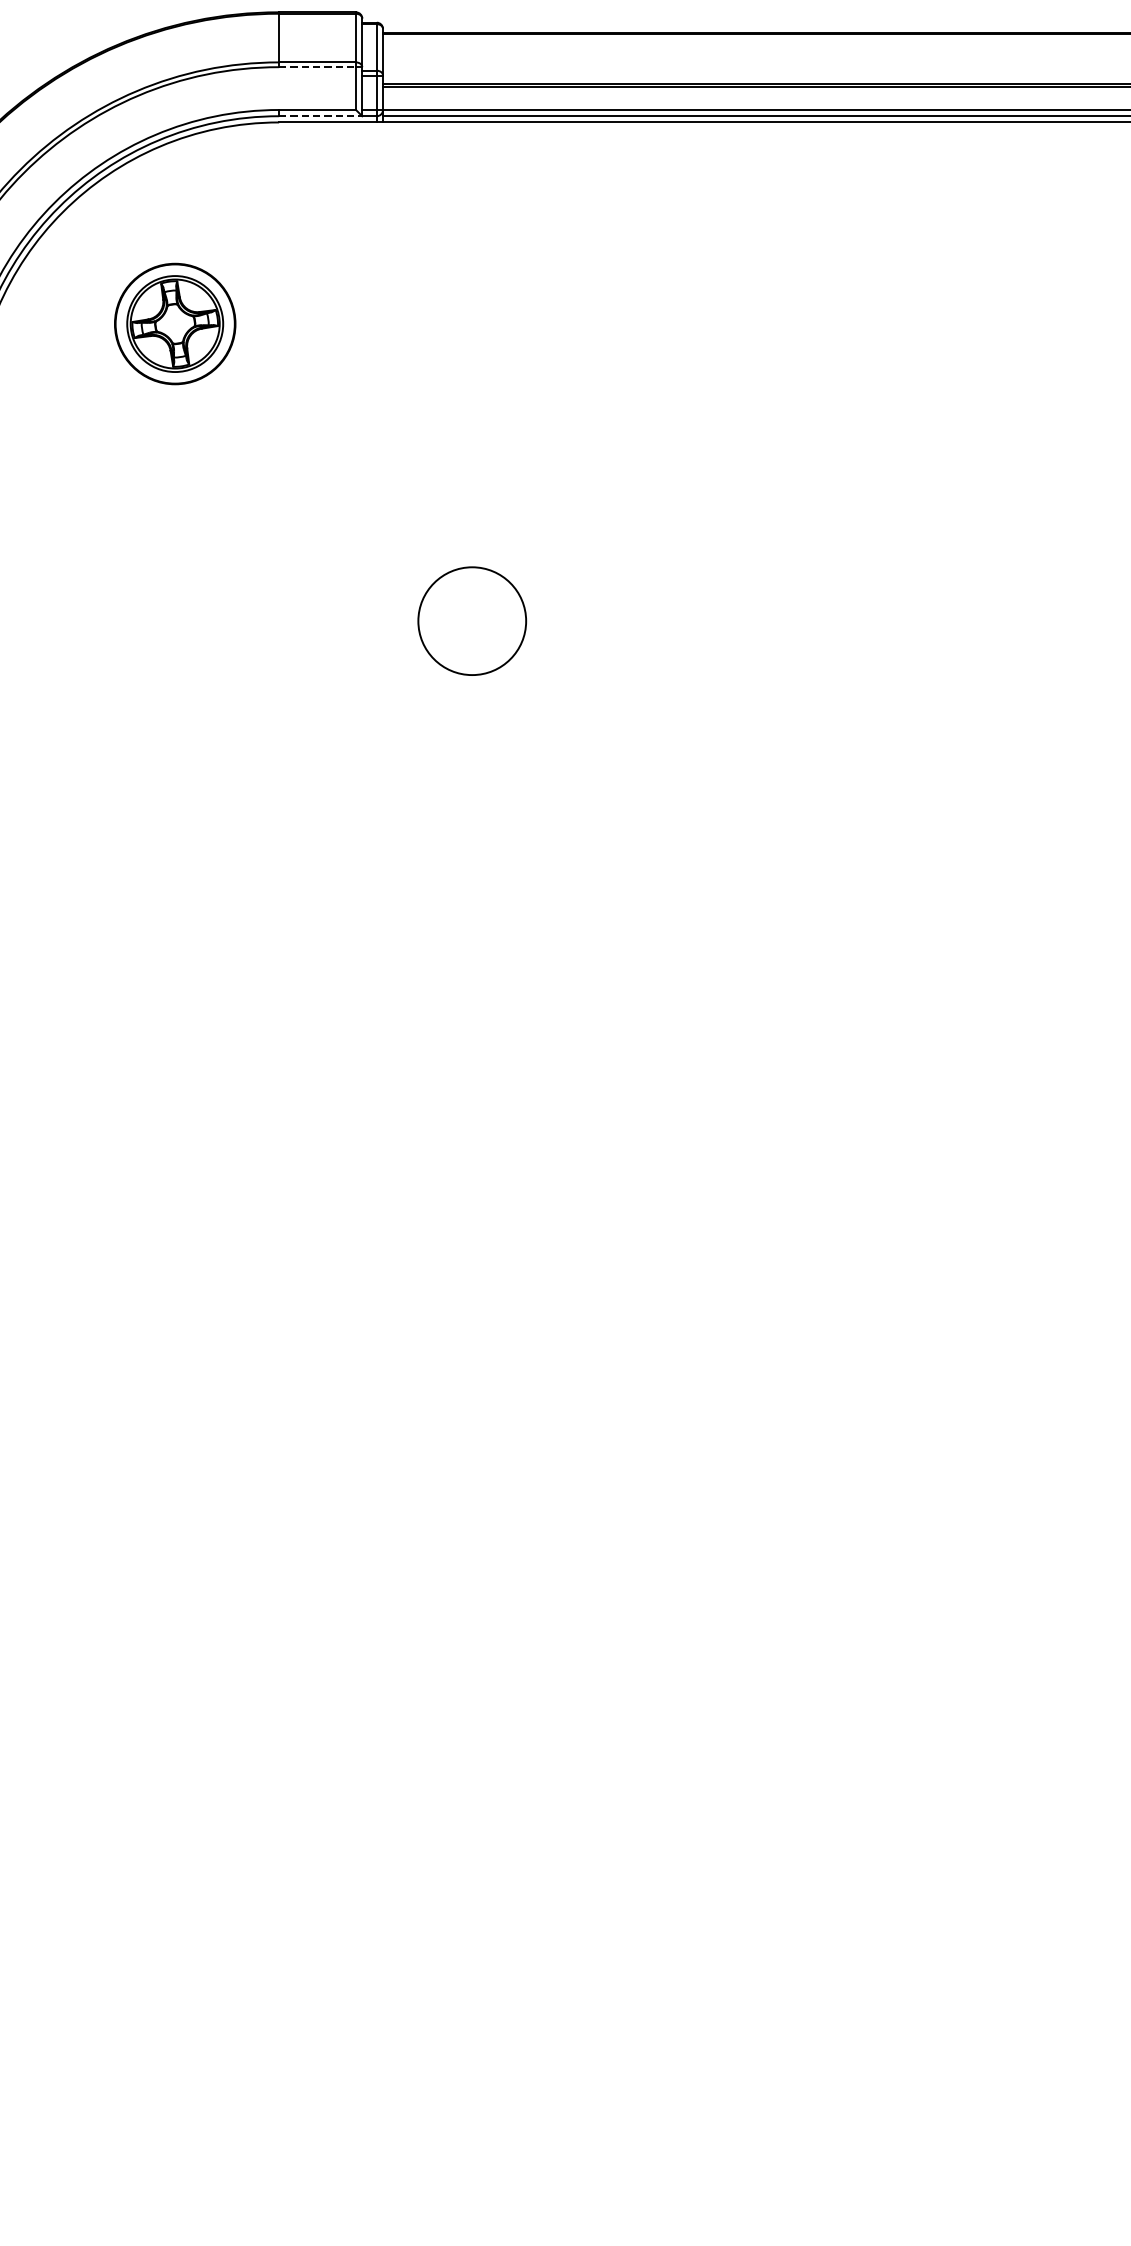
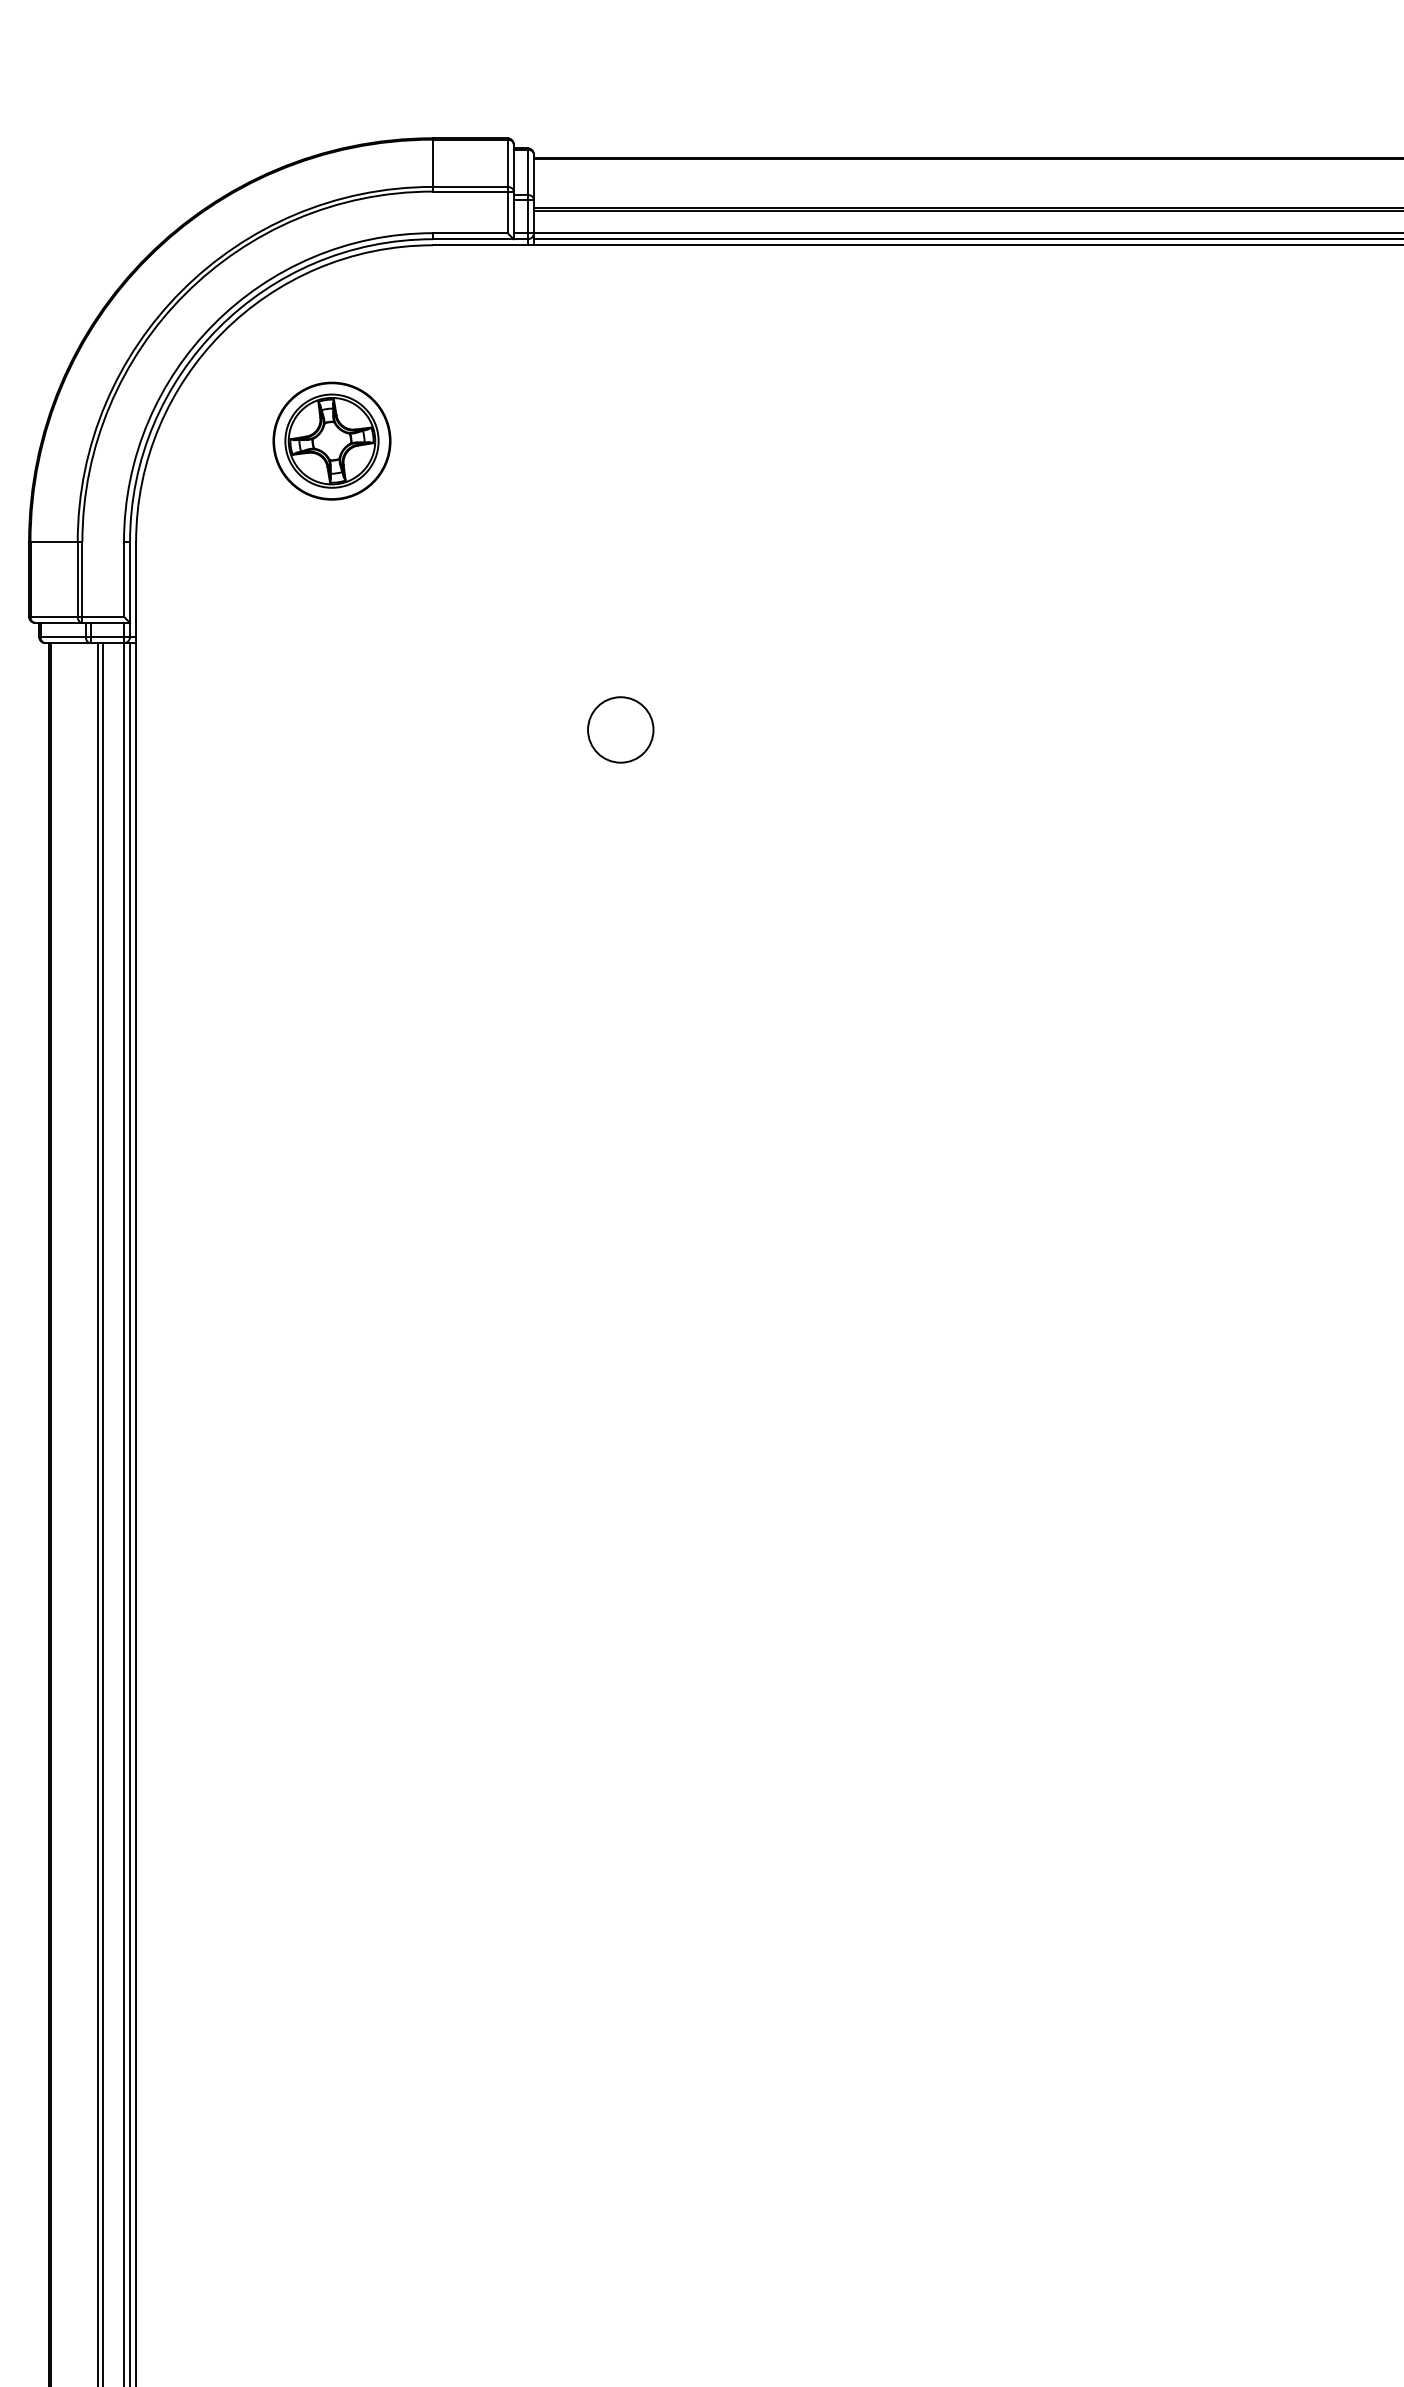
line: (317, 67) -> (470, 191), dashed -> solid
line: (320, 116) -> (473, 239), dashed -> solid
circle: (472, 620) -> (620, 729), size x0.62

